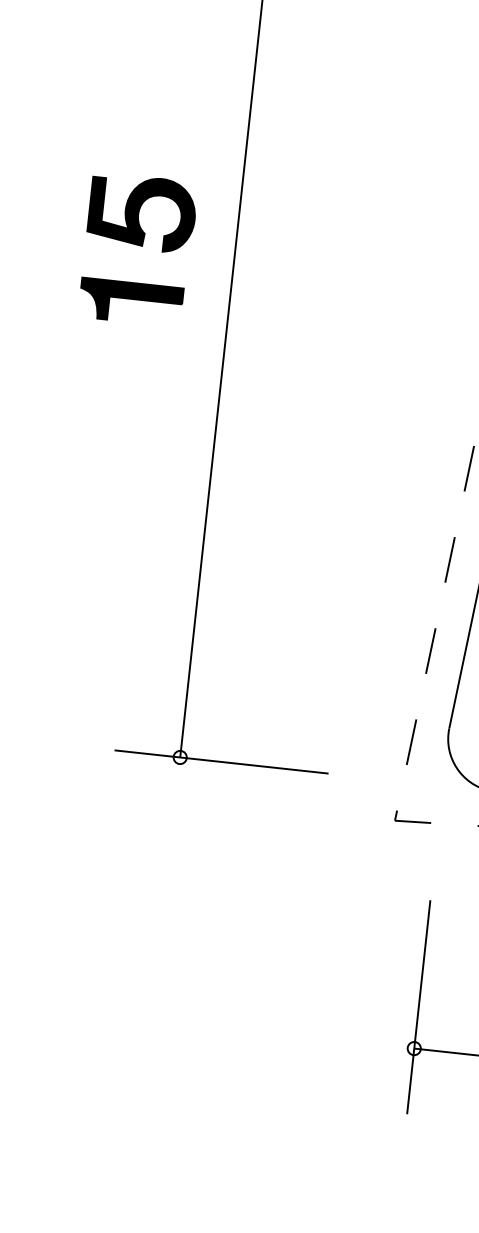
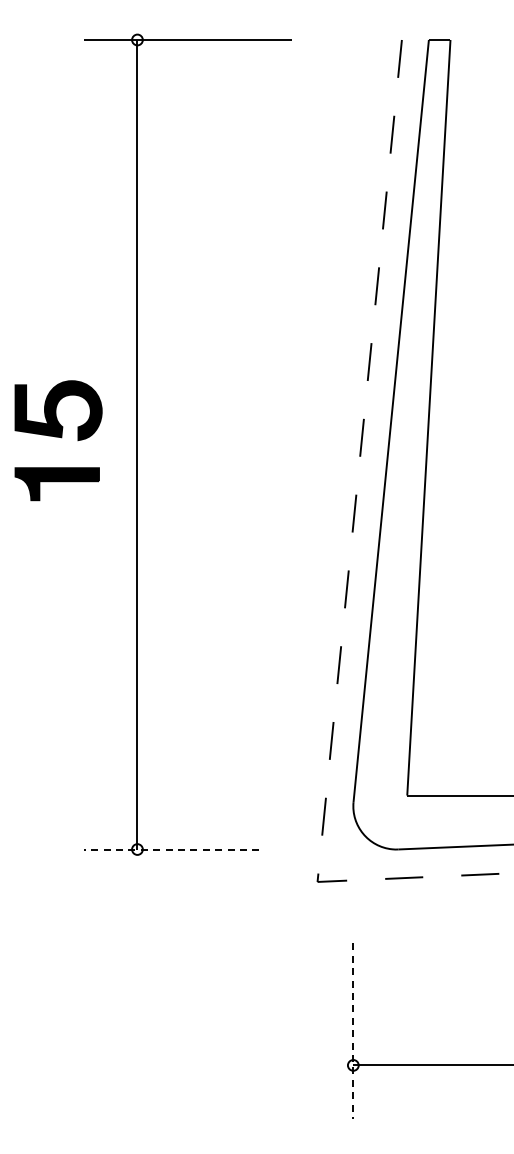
line: (221, 761) -> (171, 849), solid -> dashed
line: (418, 1007) -> (353, 1031), solid -> dashed

